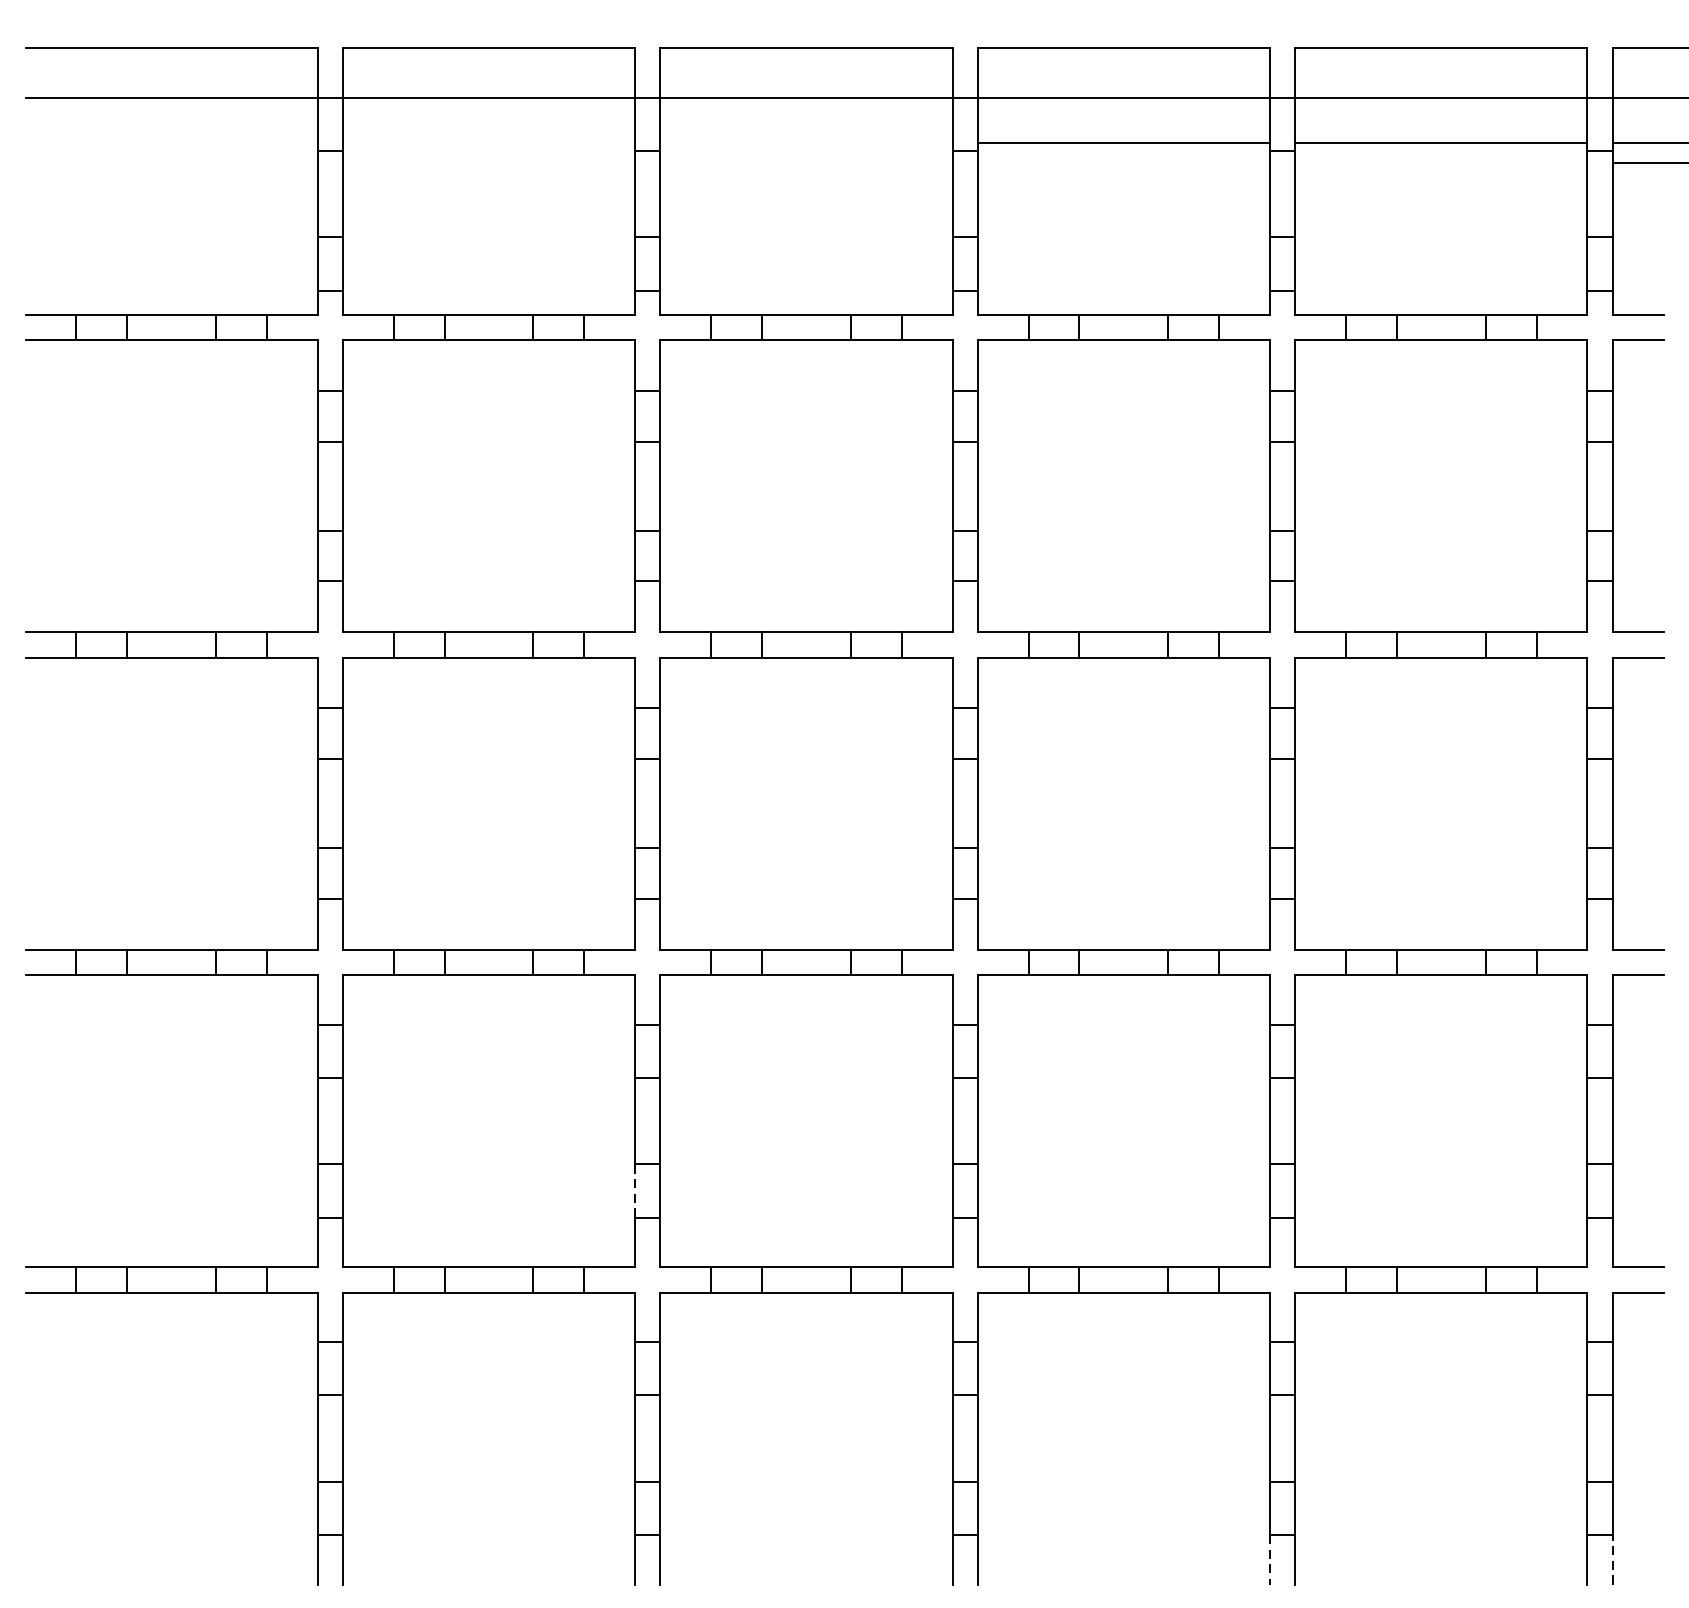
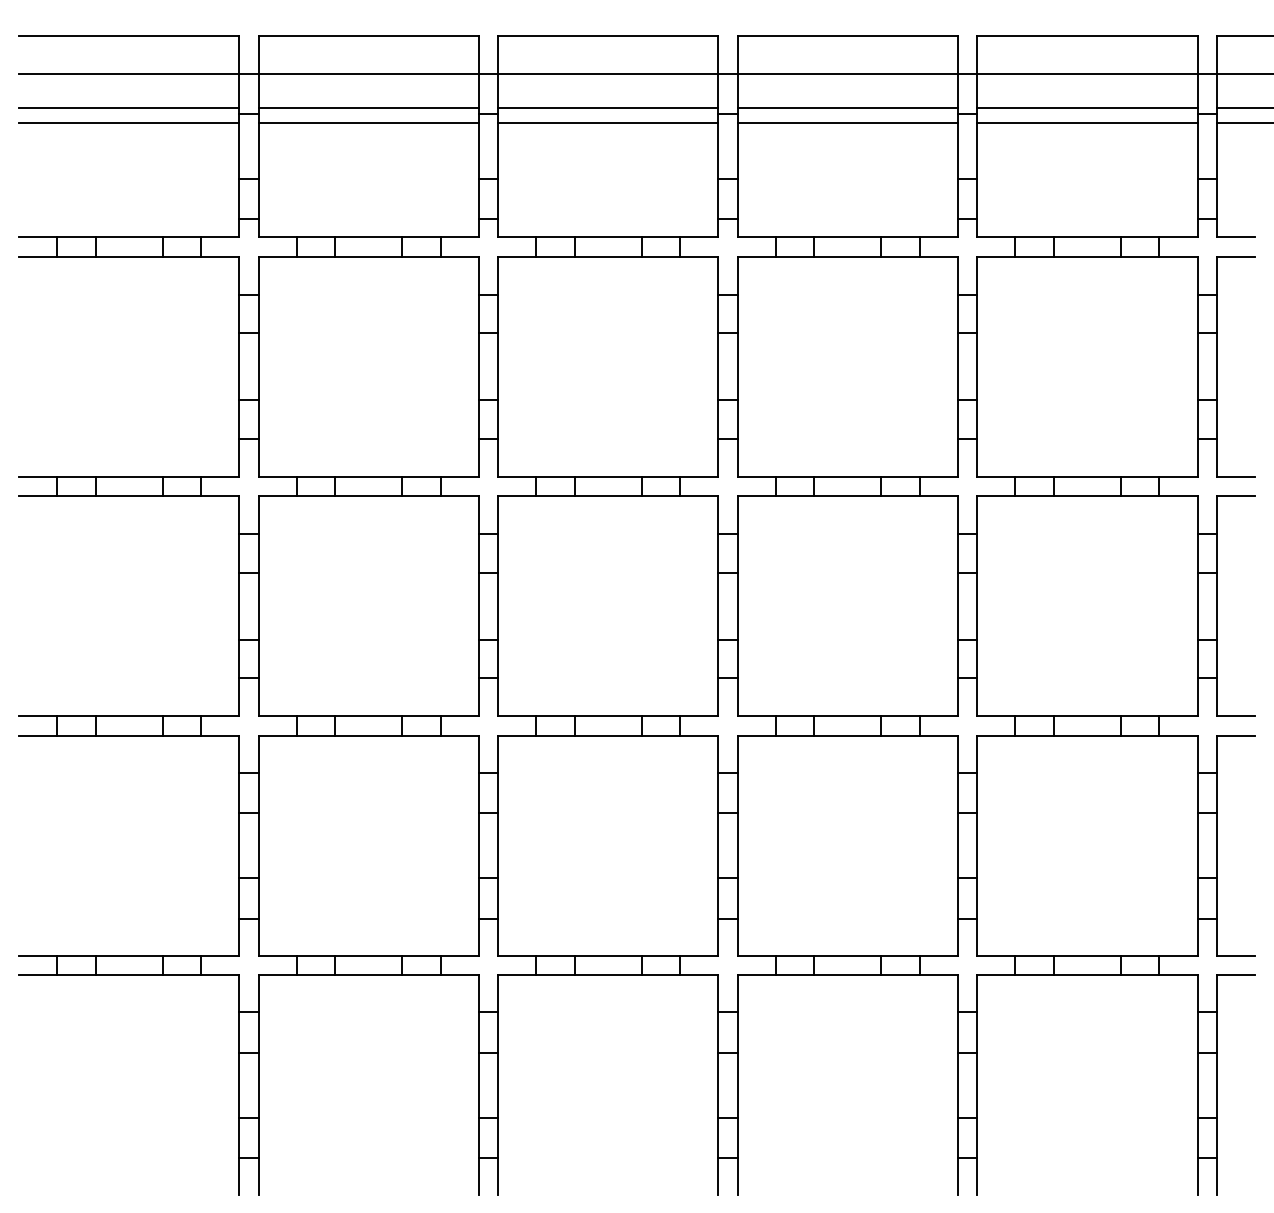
line: (171, 143) -> (129, 108), added
line: (488, 143) -> (368, 108), added
line: (806, 143) -> (608, 108), added
line: (171, 162) -> (129, 122), added
line: (488, 162) -> (368, 122), added
line: (806, 162) -> (608, 122), added
line: (1123, 162) -> (847, 122), added
line: (1441, 162) -> (1087, 122), added
line: (634, 1189) -> (478, 897), dashed -> solid
line: (1269, 1559) -> (957, 1176), dashed -> solid
line: (1612, 1559) -> (1216, 1176), dashed -> solid

